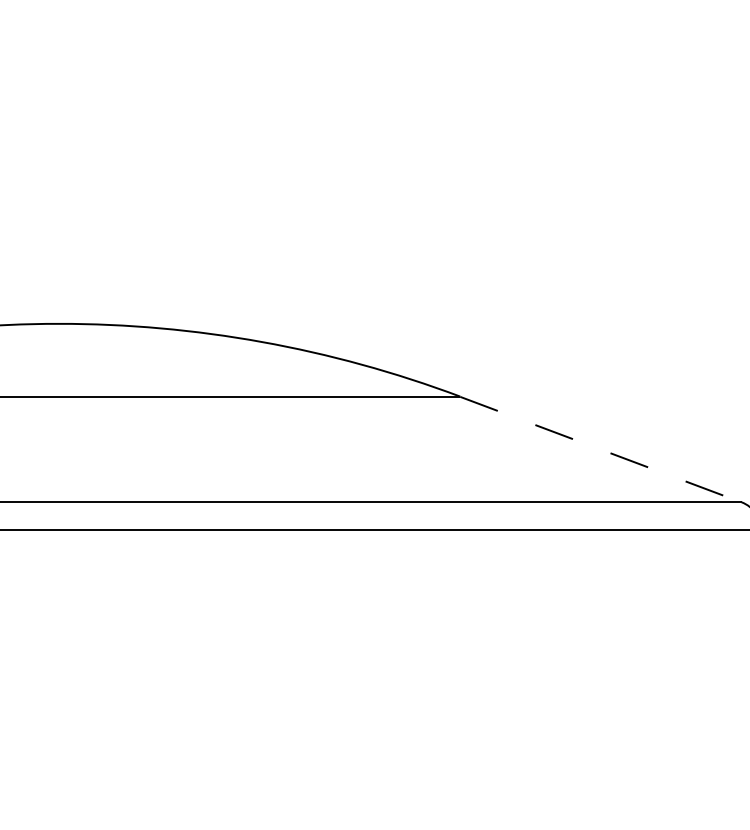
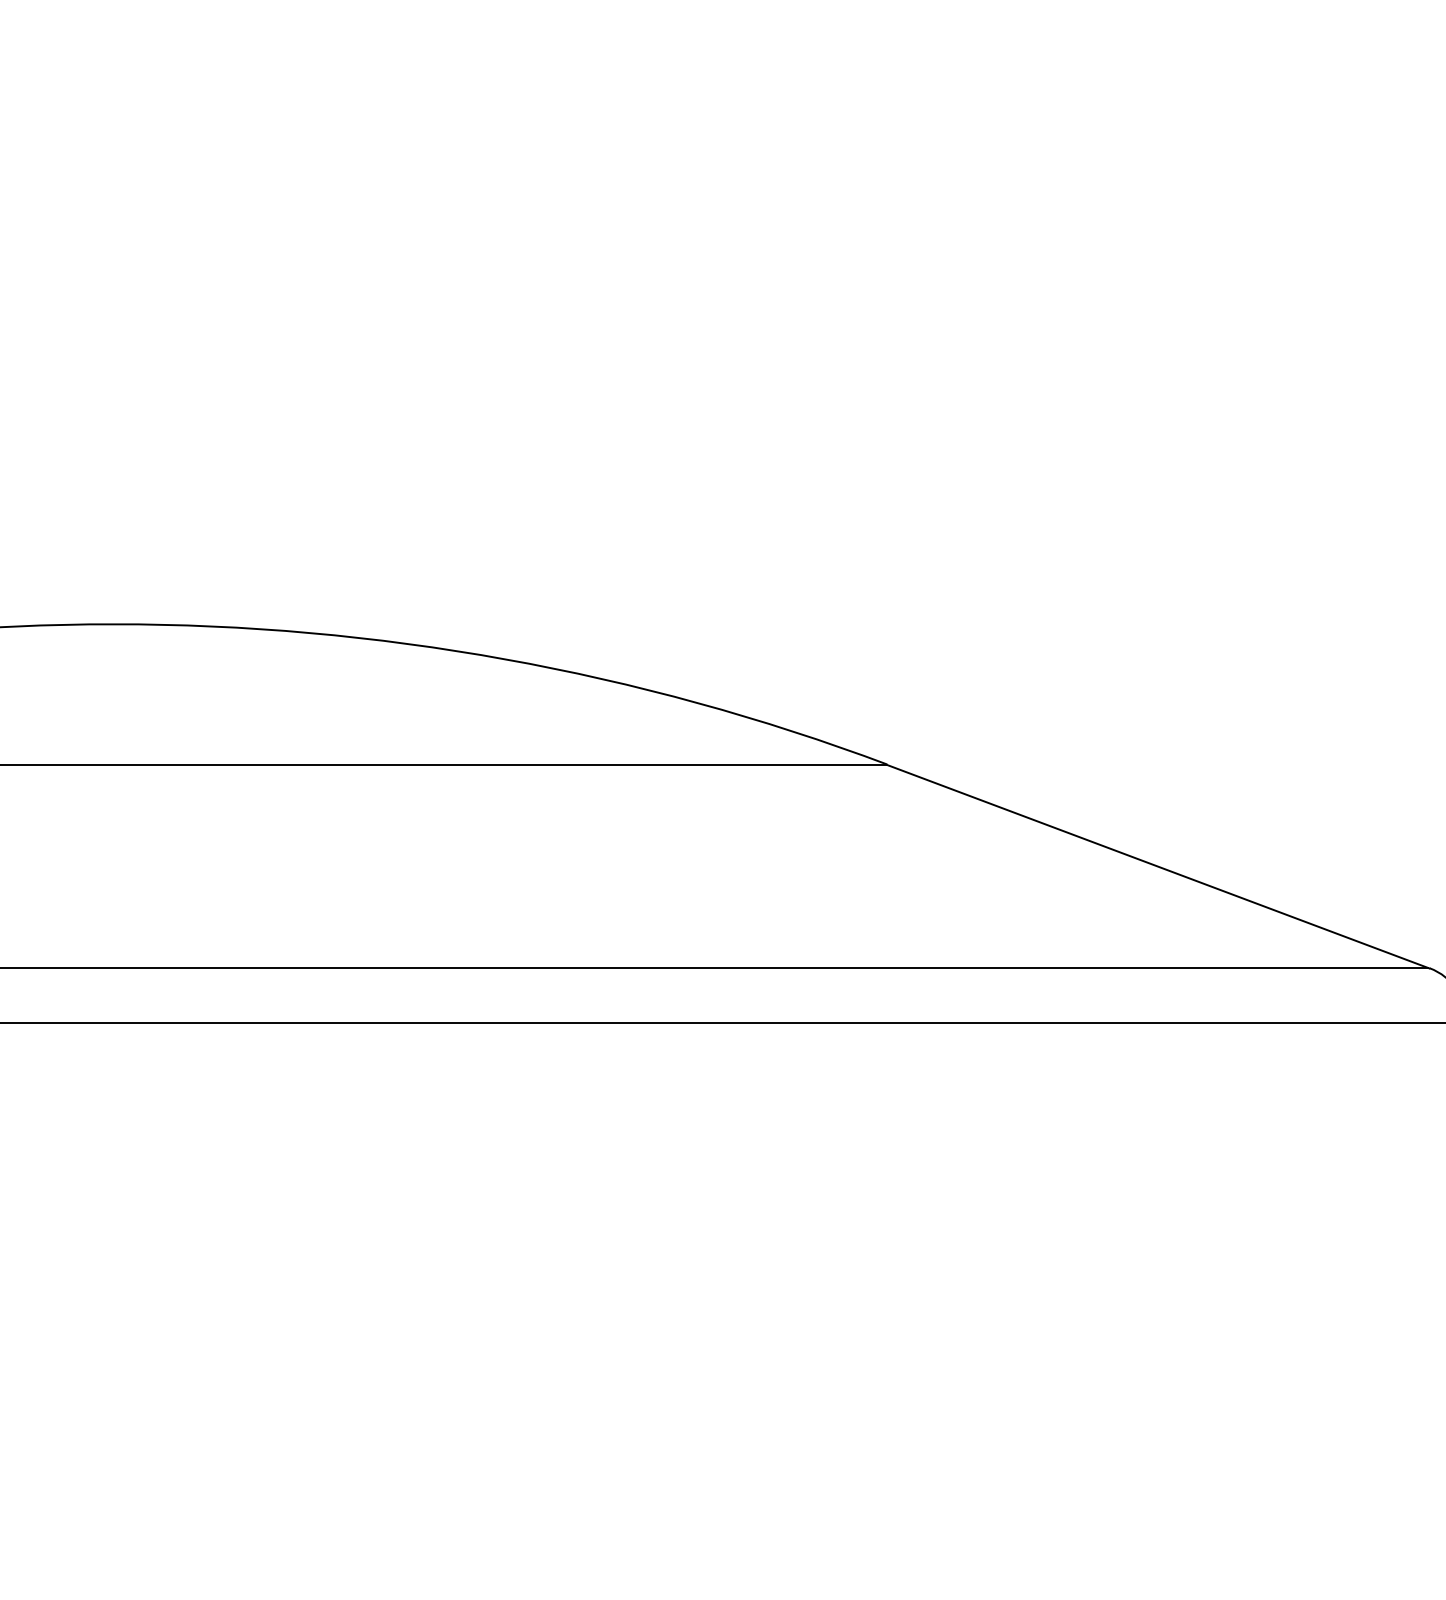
line: (601, 449) -> (1159, 866), dashed -> solid

